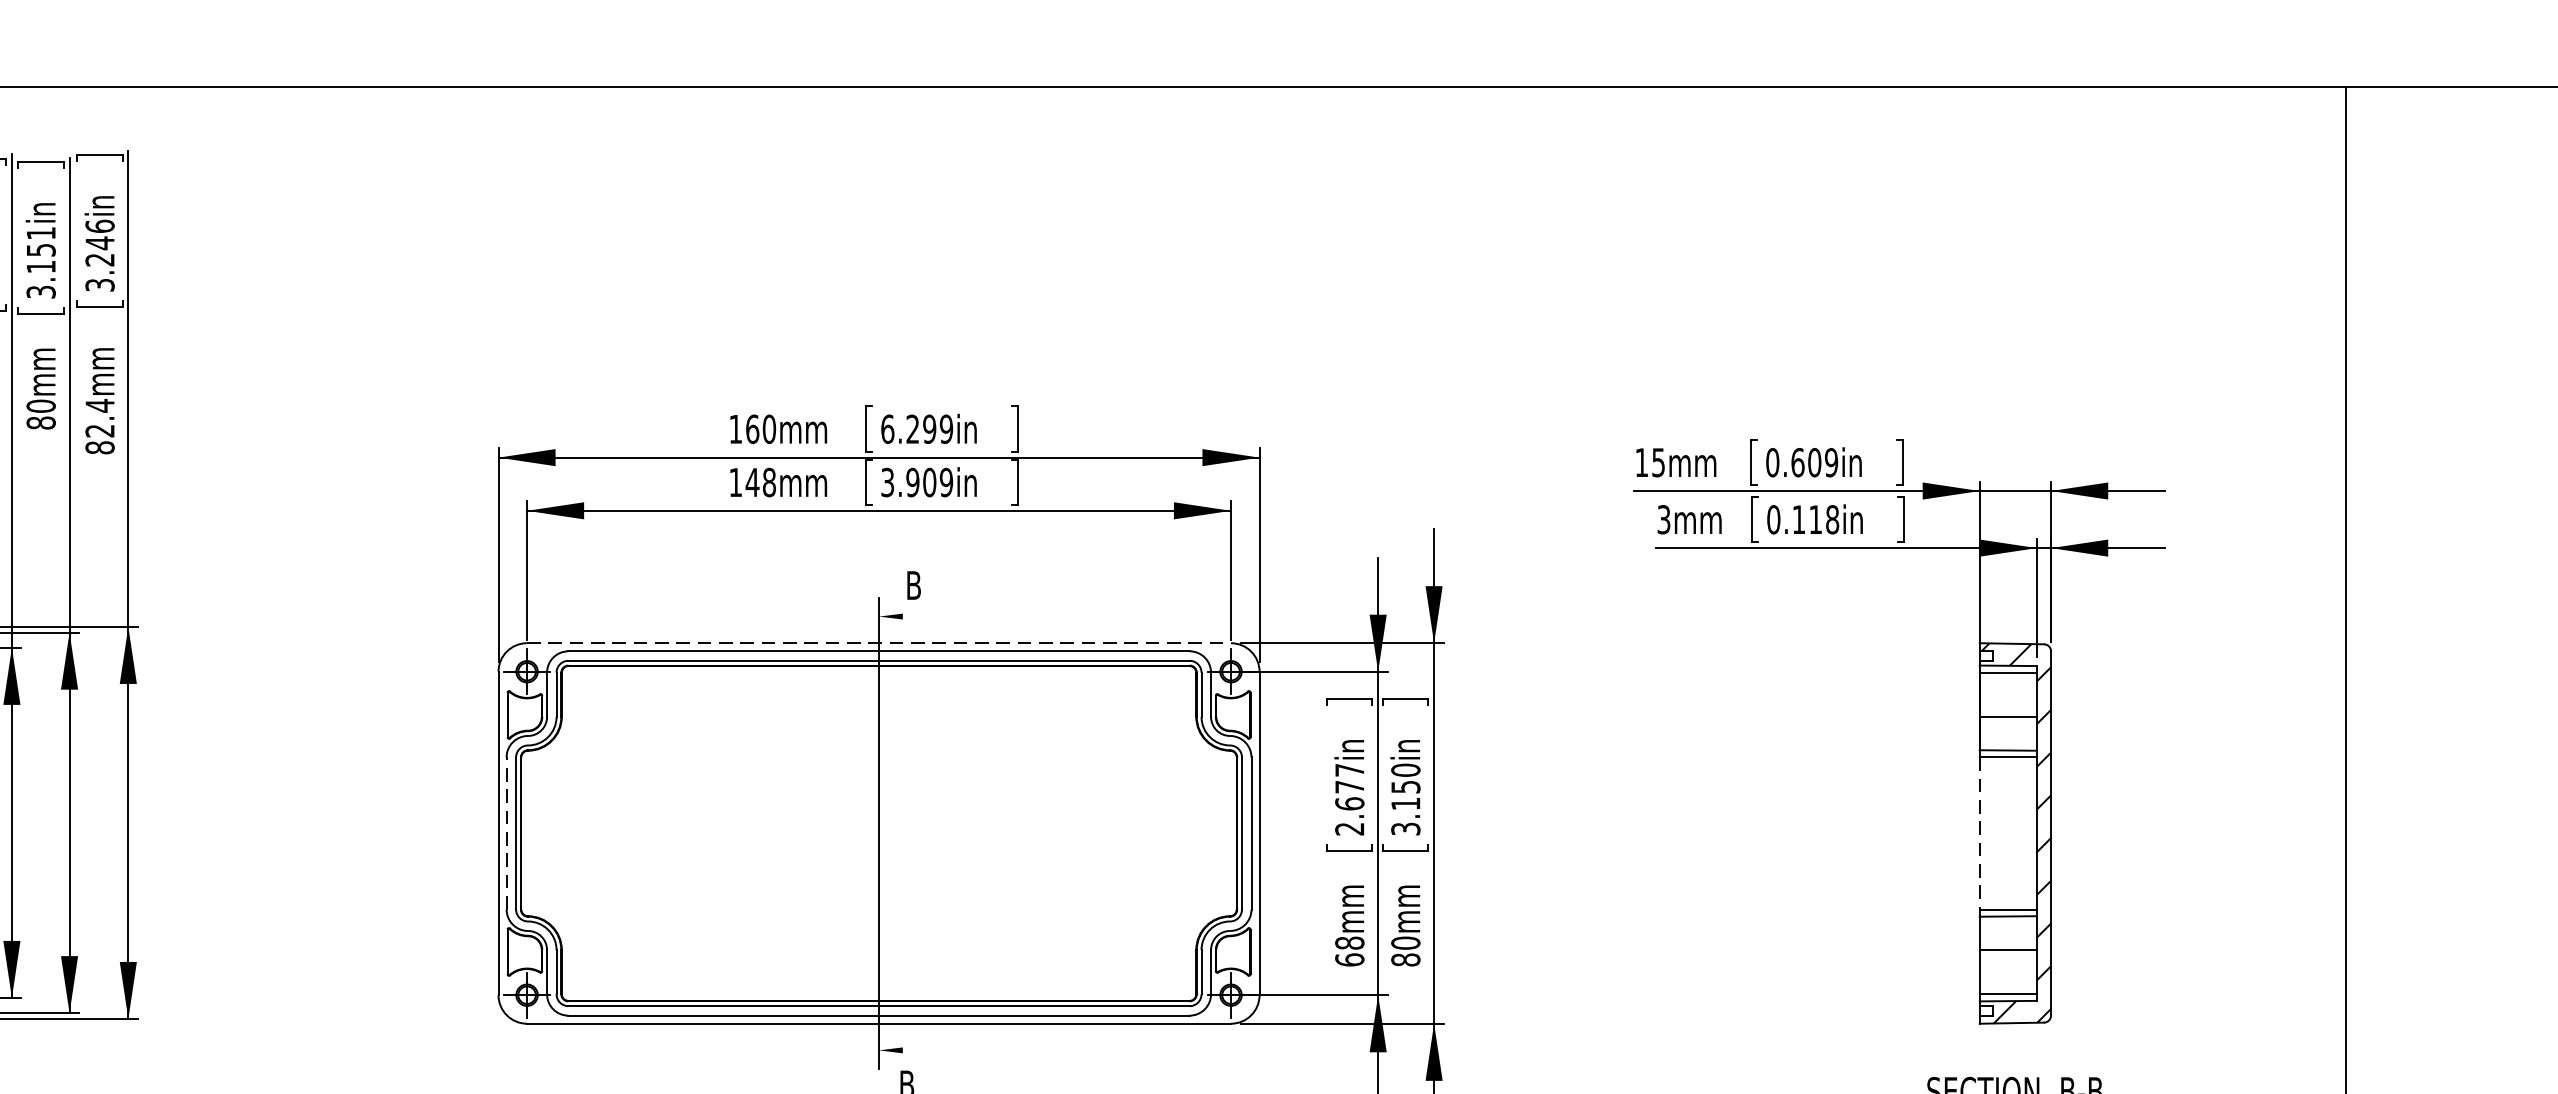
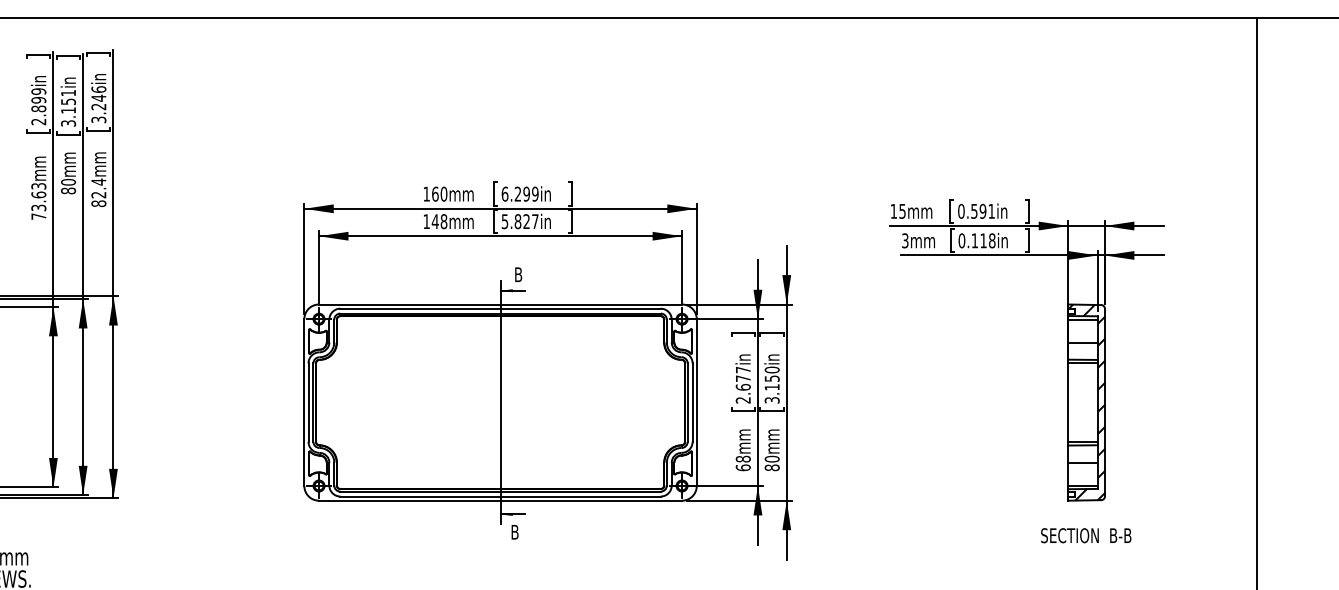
text: (1815, 460) -> (983, 210), 0.609in -> 0.591in
text: (917, 482) -> (520, 221), 3.909in -> 5.827in
line: (902, 616) -> (512, 290), added
line: (878, 643) -> (500, 304), dashed -> solid
line: (506, 833) -> (308, 402), dashed -> solid
line: (1980, 835) -> (1068, 403), dashed -> solid
line: (902, 1050) -> (512, 514), added

